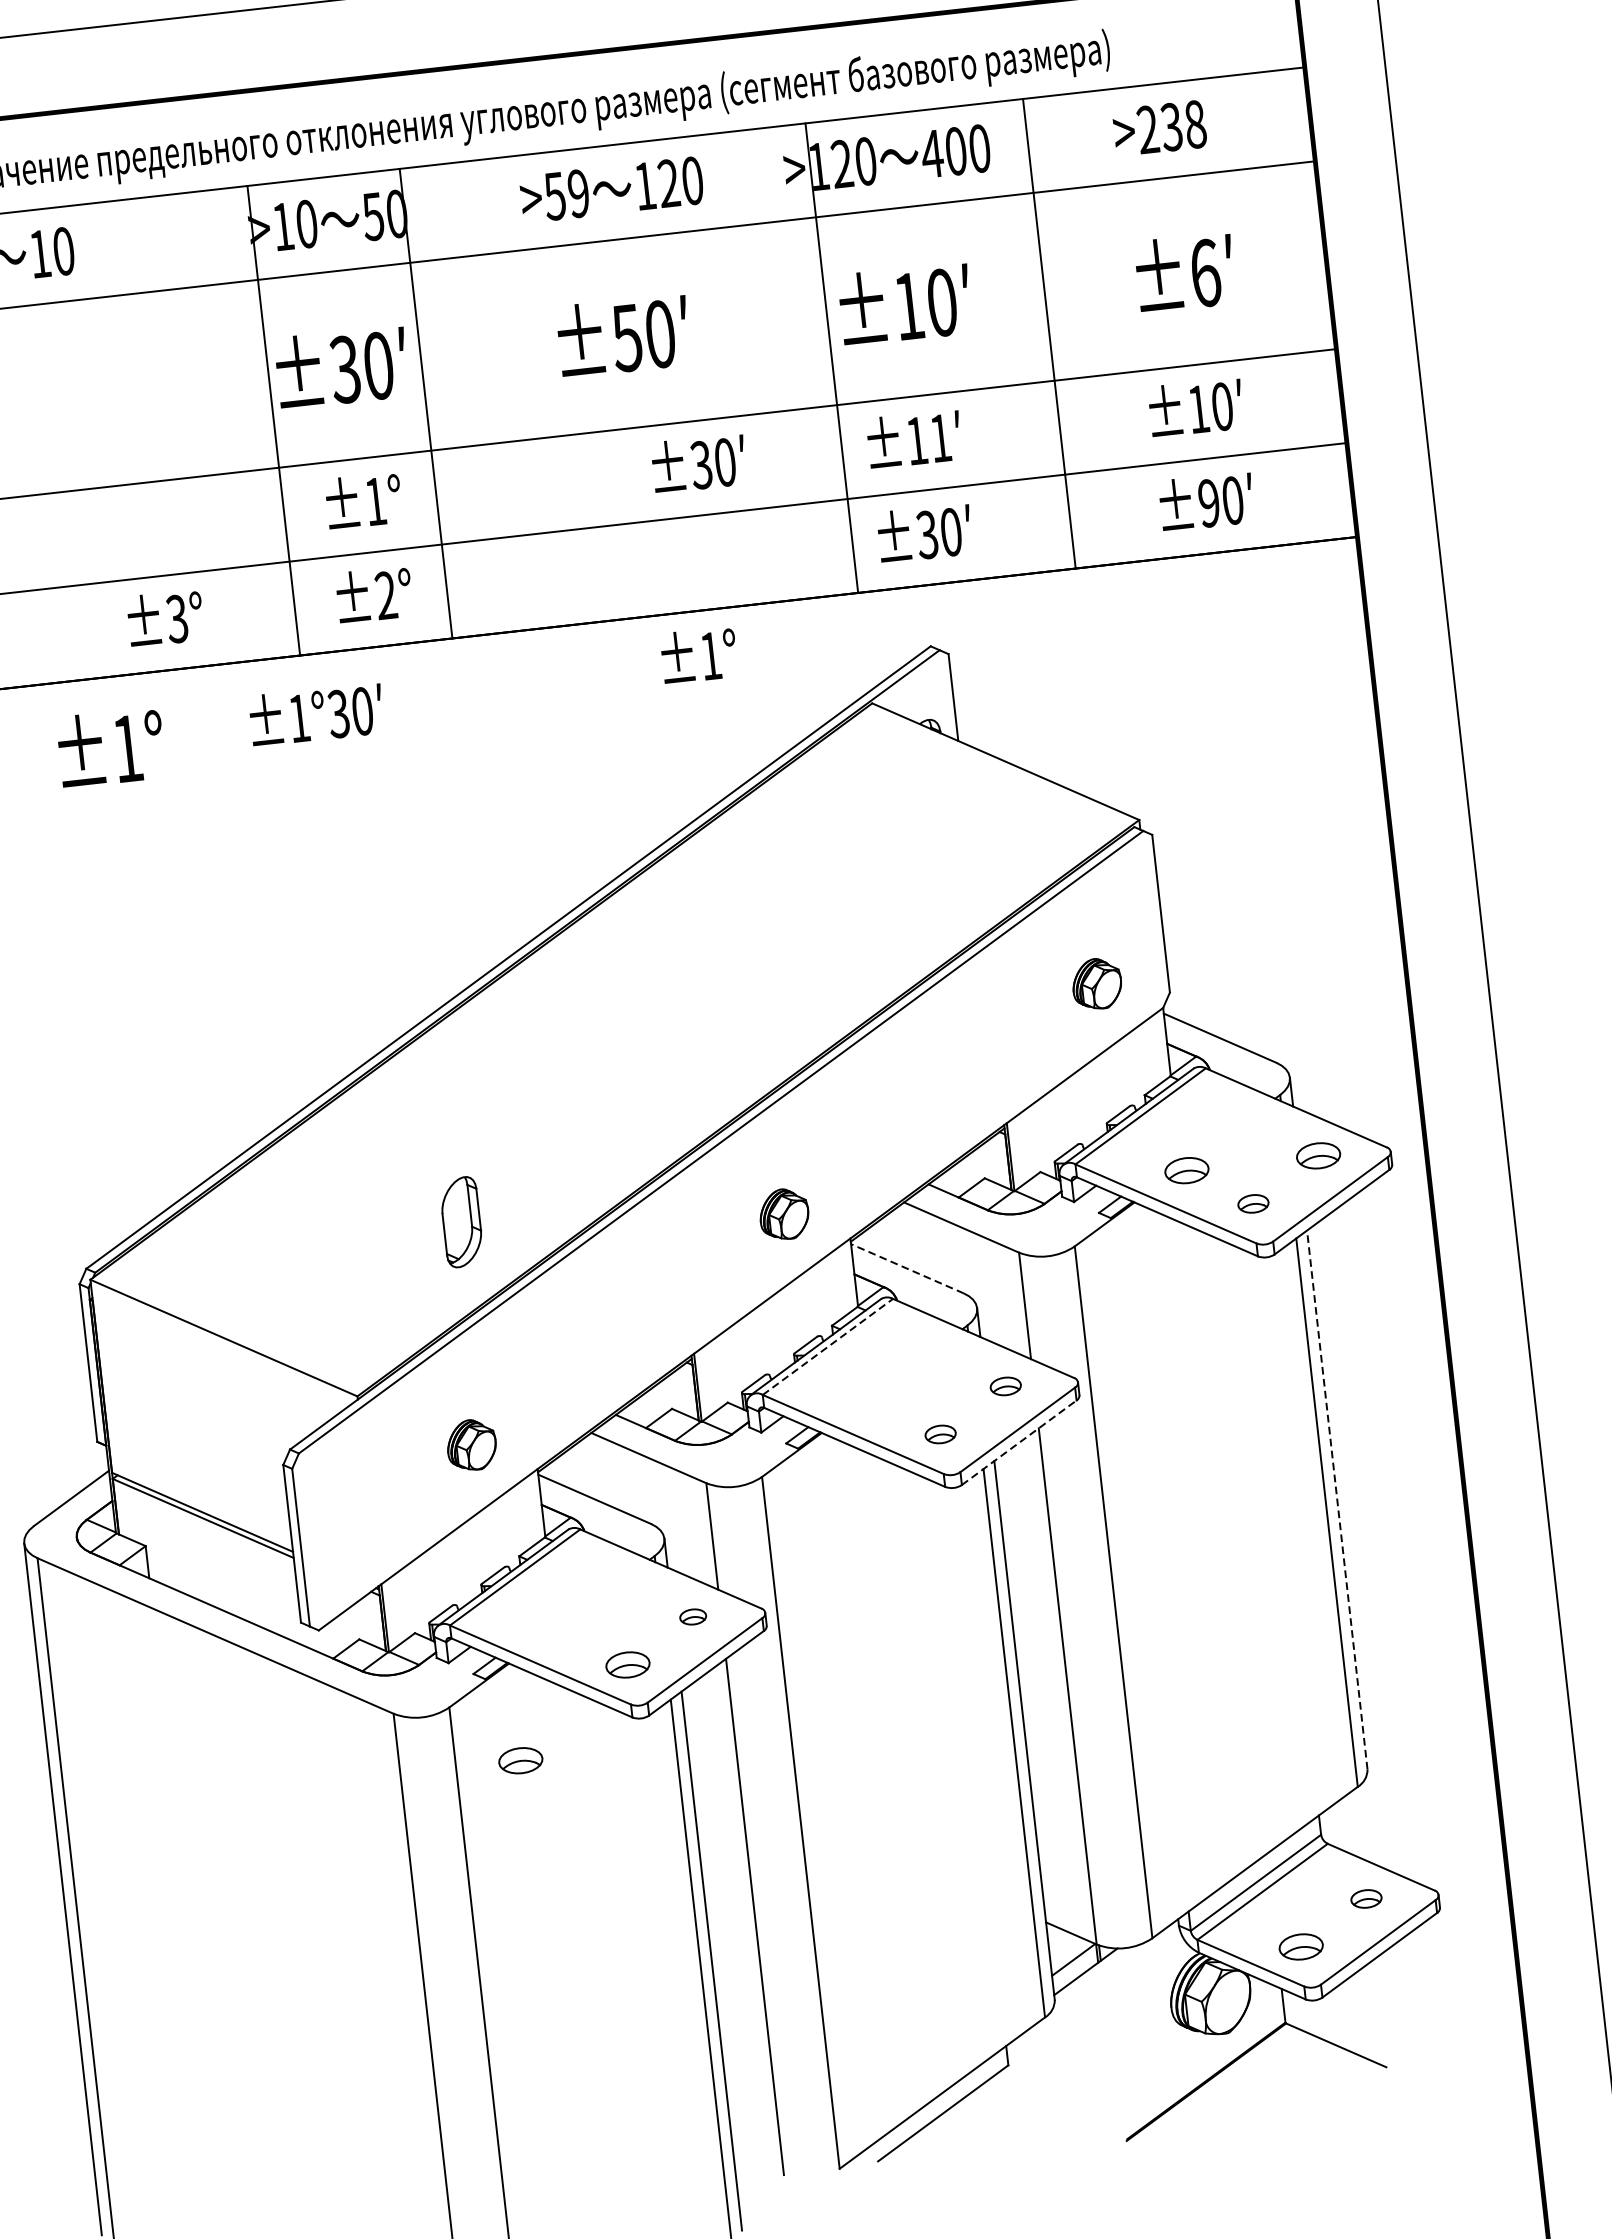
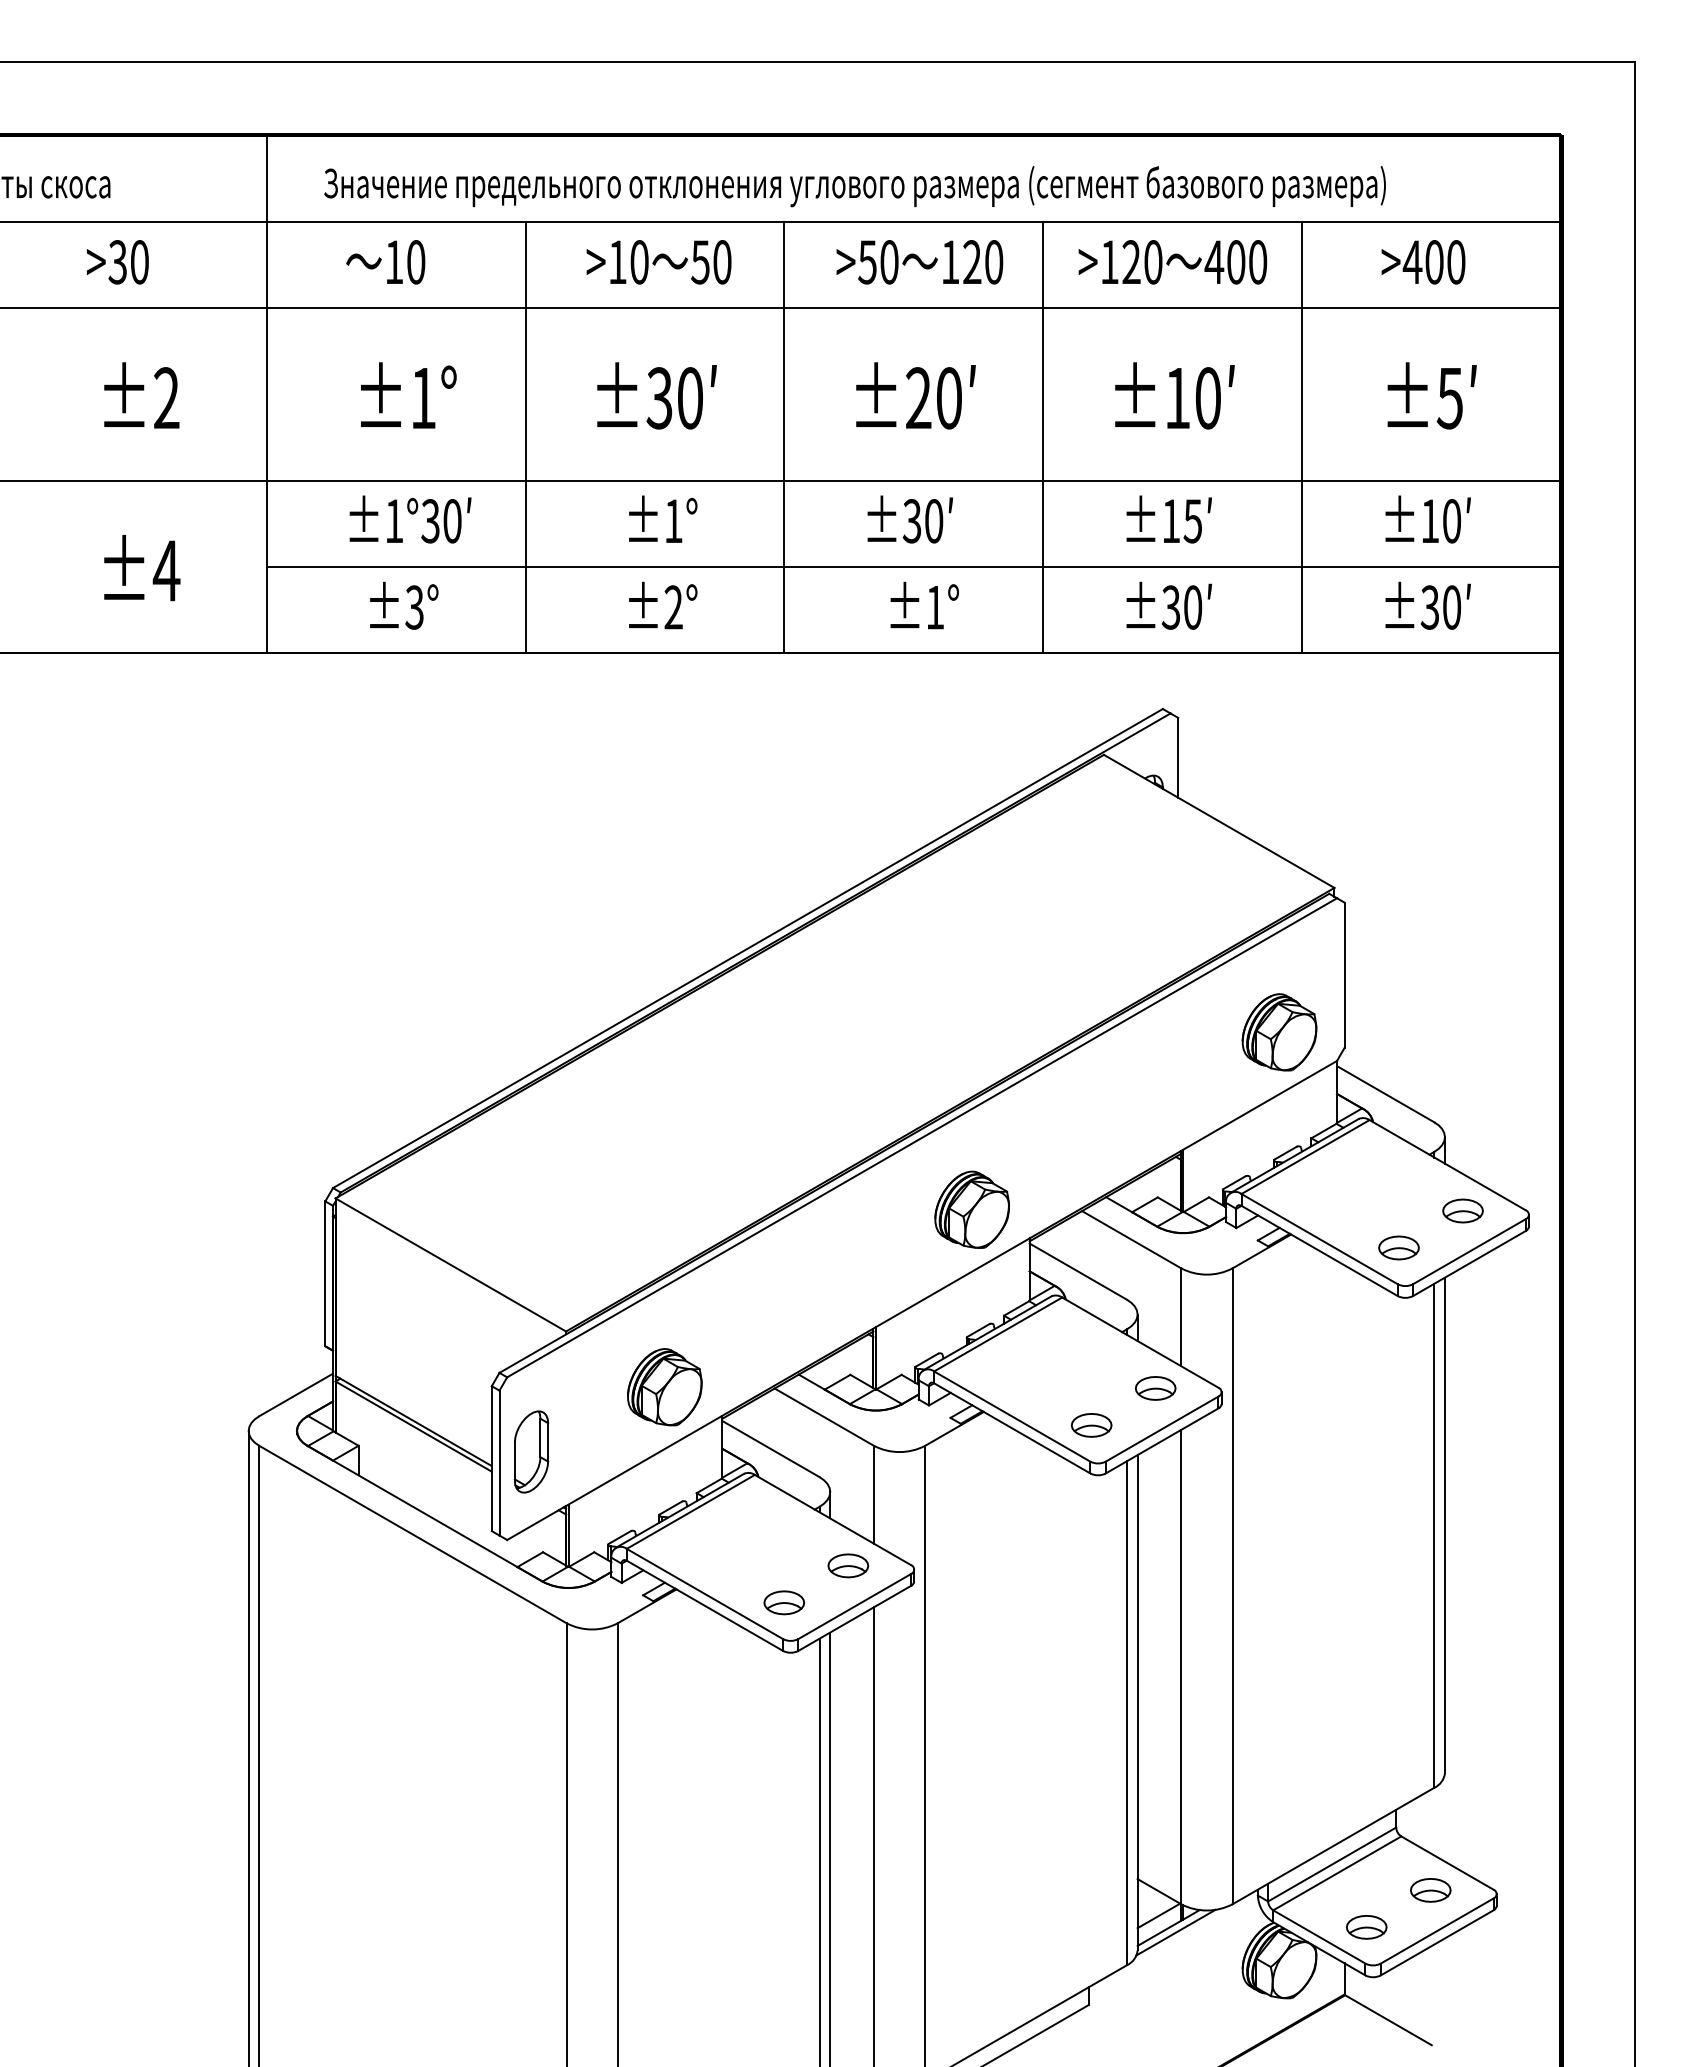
text: (1170, 127) -> (1433, 262), >238 -> >400
text: (578, 193) -> (889, 262), >59 -> >50
text: (1204, 273) -> (1449, 398), ±6 -> ±5
text: (626, 338) -> (918, 398), ±50 -> ±20
line: (831, 358) -> (1043, 437), moved
line: (426, 403) -> (784, 437), moved
line: (273, 420) -> (525, 437), moved
text: (940, 438) -> (1192, 521), ±11 -> ±15
text: (698, 463) -> (909, 519), moved
text: (1208, 503) -> (1429, 607), ±90 -> ±30
text: (165, 618) -> (404, 605), moved
text: (698, 655) -> (924, 605), moved
text: (316, 714) -> (410, 519), moved
text: (111, 747) -> (408, 395), moved
part: (1097, 984) -> (1279, 1032), size x1.67
part: (1186, 1170) -> (1341, 1210), removed
part: (1252, 1203) -> (1398, 1247), size x1.43
part: (783, 1214) -> (971, 1209), size x1.67
part: (461, 1221) -> (531, 1451), moved
line: (906, 1268) -> (1077, 1271), dashed -> solid
line: (828, 1346) -> (998, 1334), dashed -> solid
part: (1005, 1386) -> (1155, 1388), size x1.43
part: (940, 1434) -> (1091, 1425), size x1.43
line: (1019, 1442) -> (1162, 1440), dashed -> solid
part: (471, 1445) -> (664, 1387), size x1.67
line: (1336, 1500) -> (1444, 1525), dashed -> solid
part: (693, 1616) -> (848, 1565), size x1.67
part: (520, 1760) -> (677, 1678), removed
part: (1366, 1899) -> (1430, 1890), size x1.43
line: (1093, 1975) -> (1175, 1932), added

